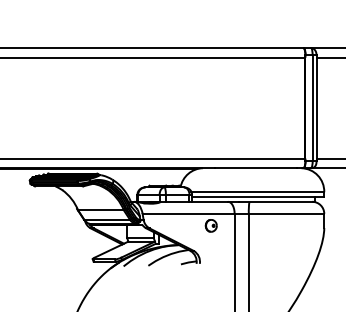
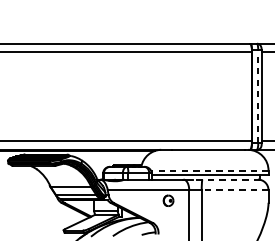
line: (312, 108) -> (258, 96), solid -> dashed
line: (257, 192) -> (209, 171), solid -> dashed
line: (276, 201) -> (226, 179), solid -> dashed
line: (286, 213) -> (235, 189), solid -> dashed

